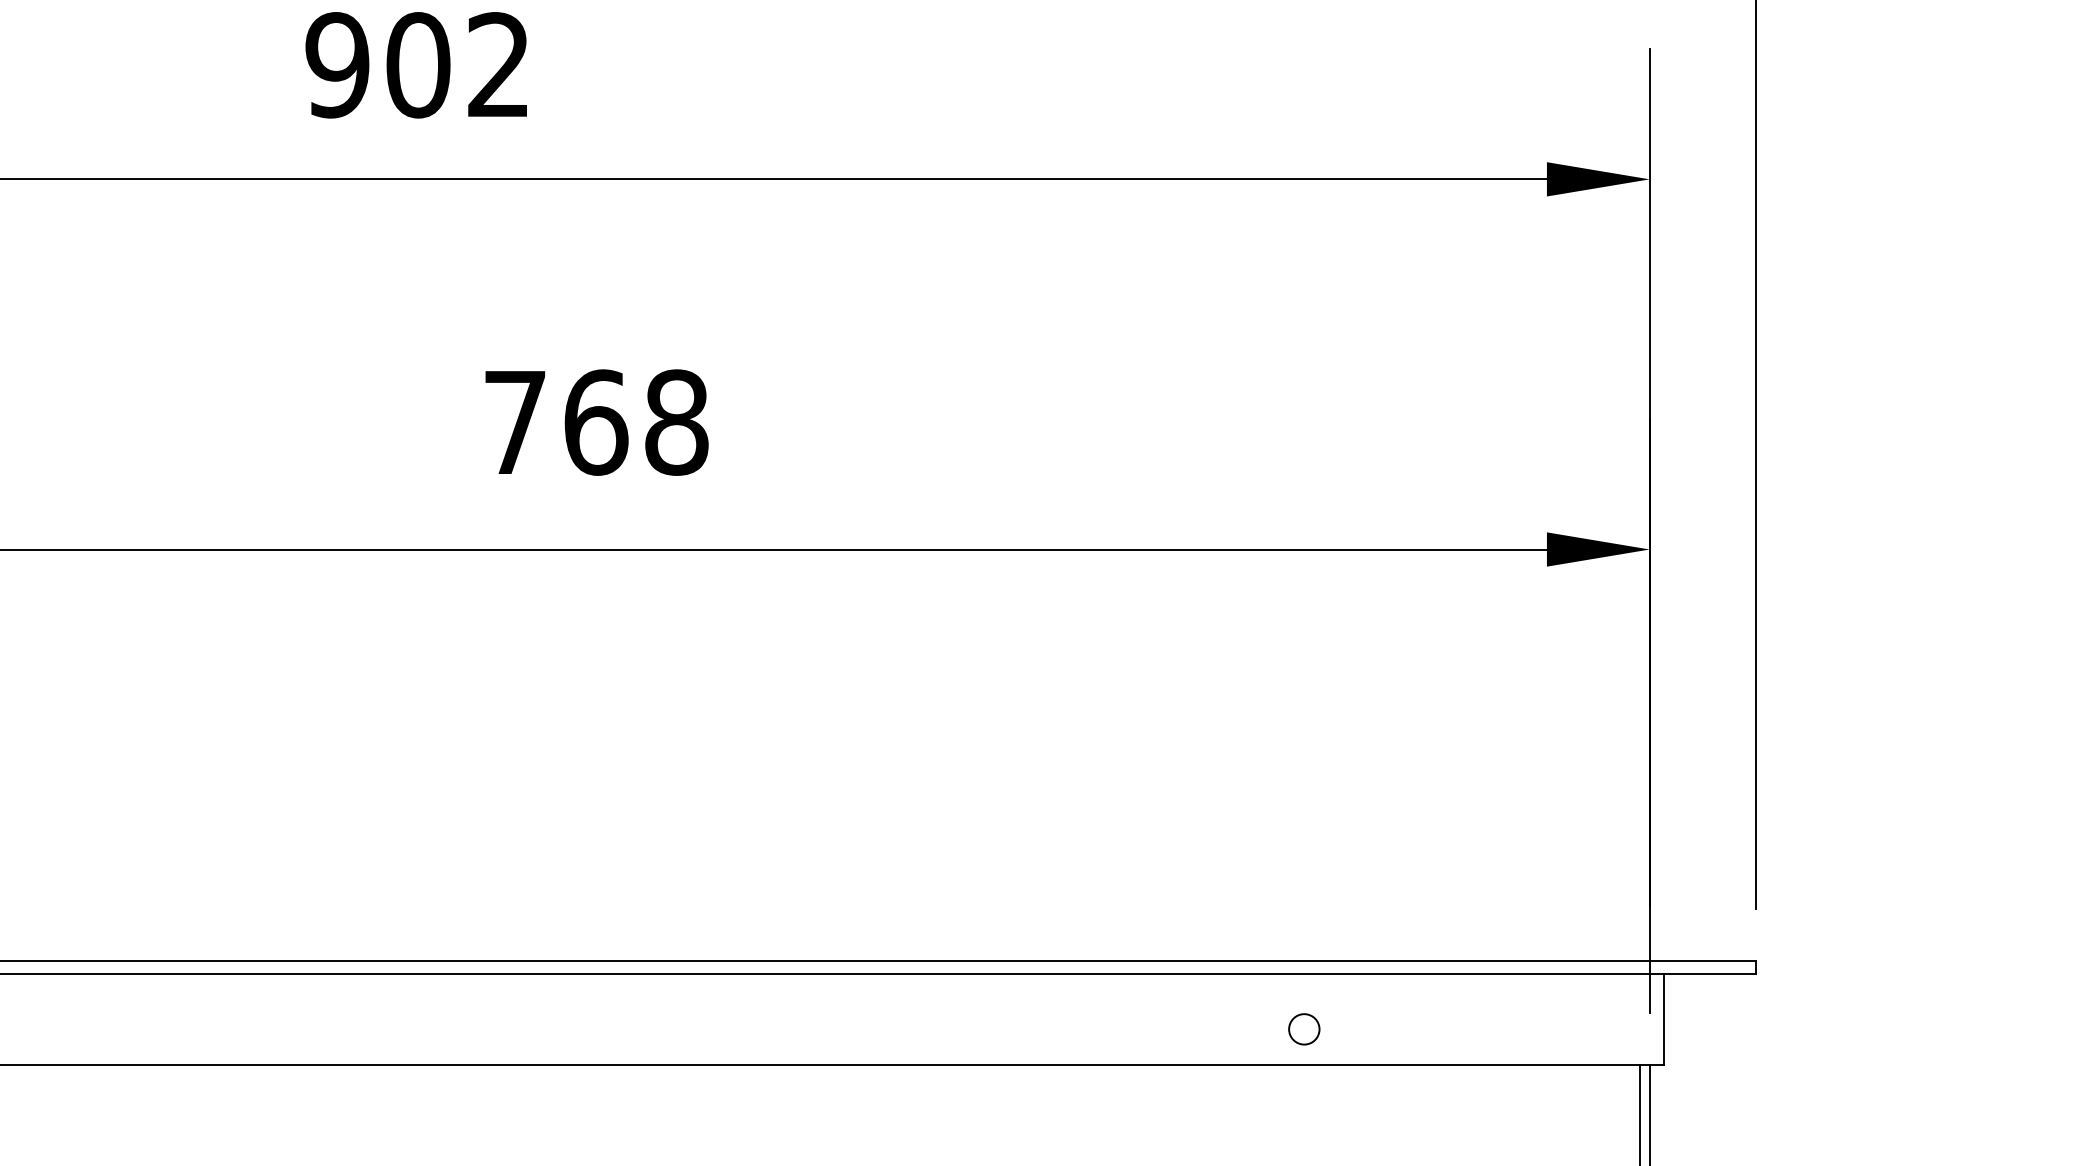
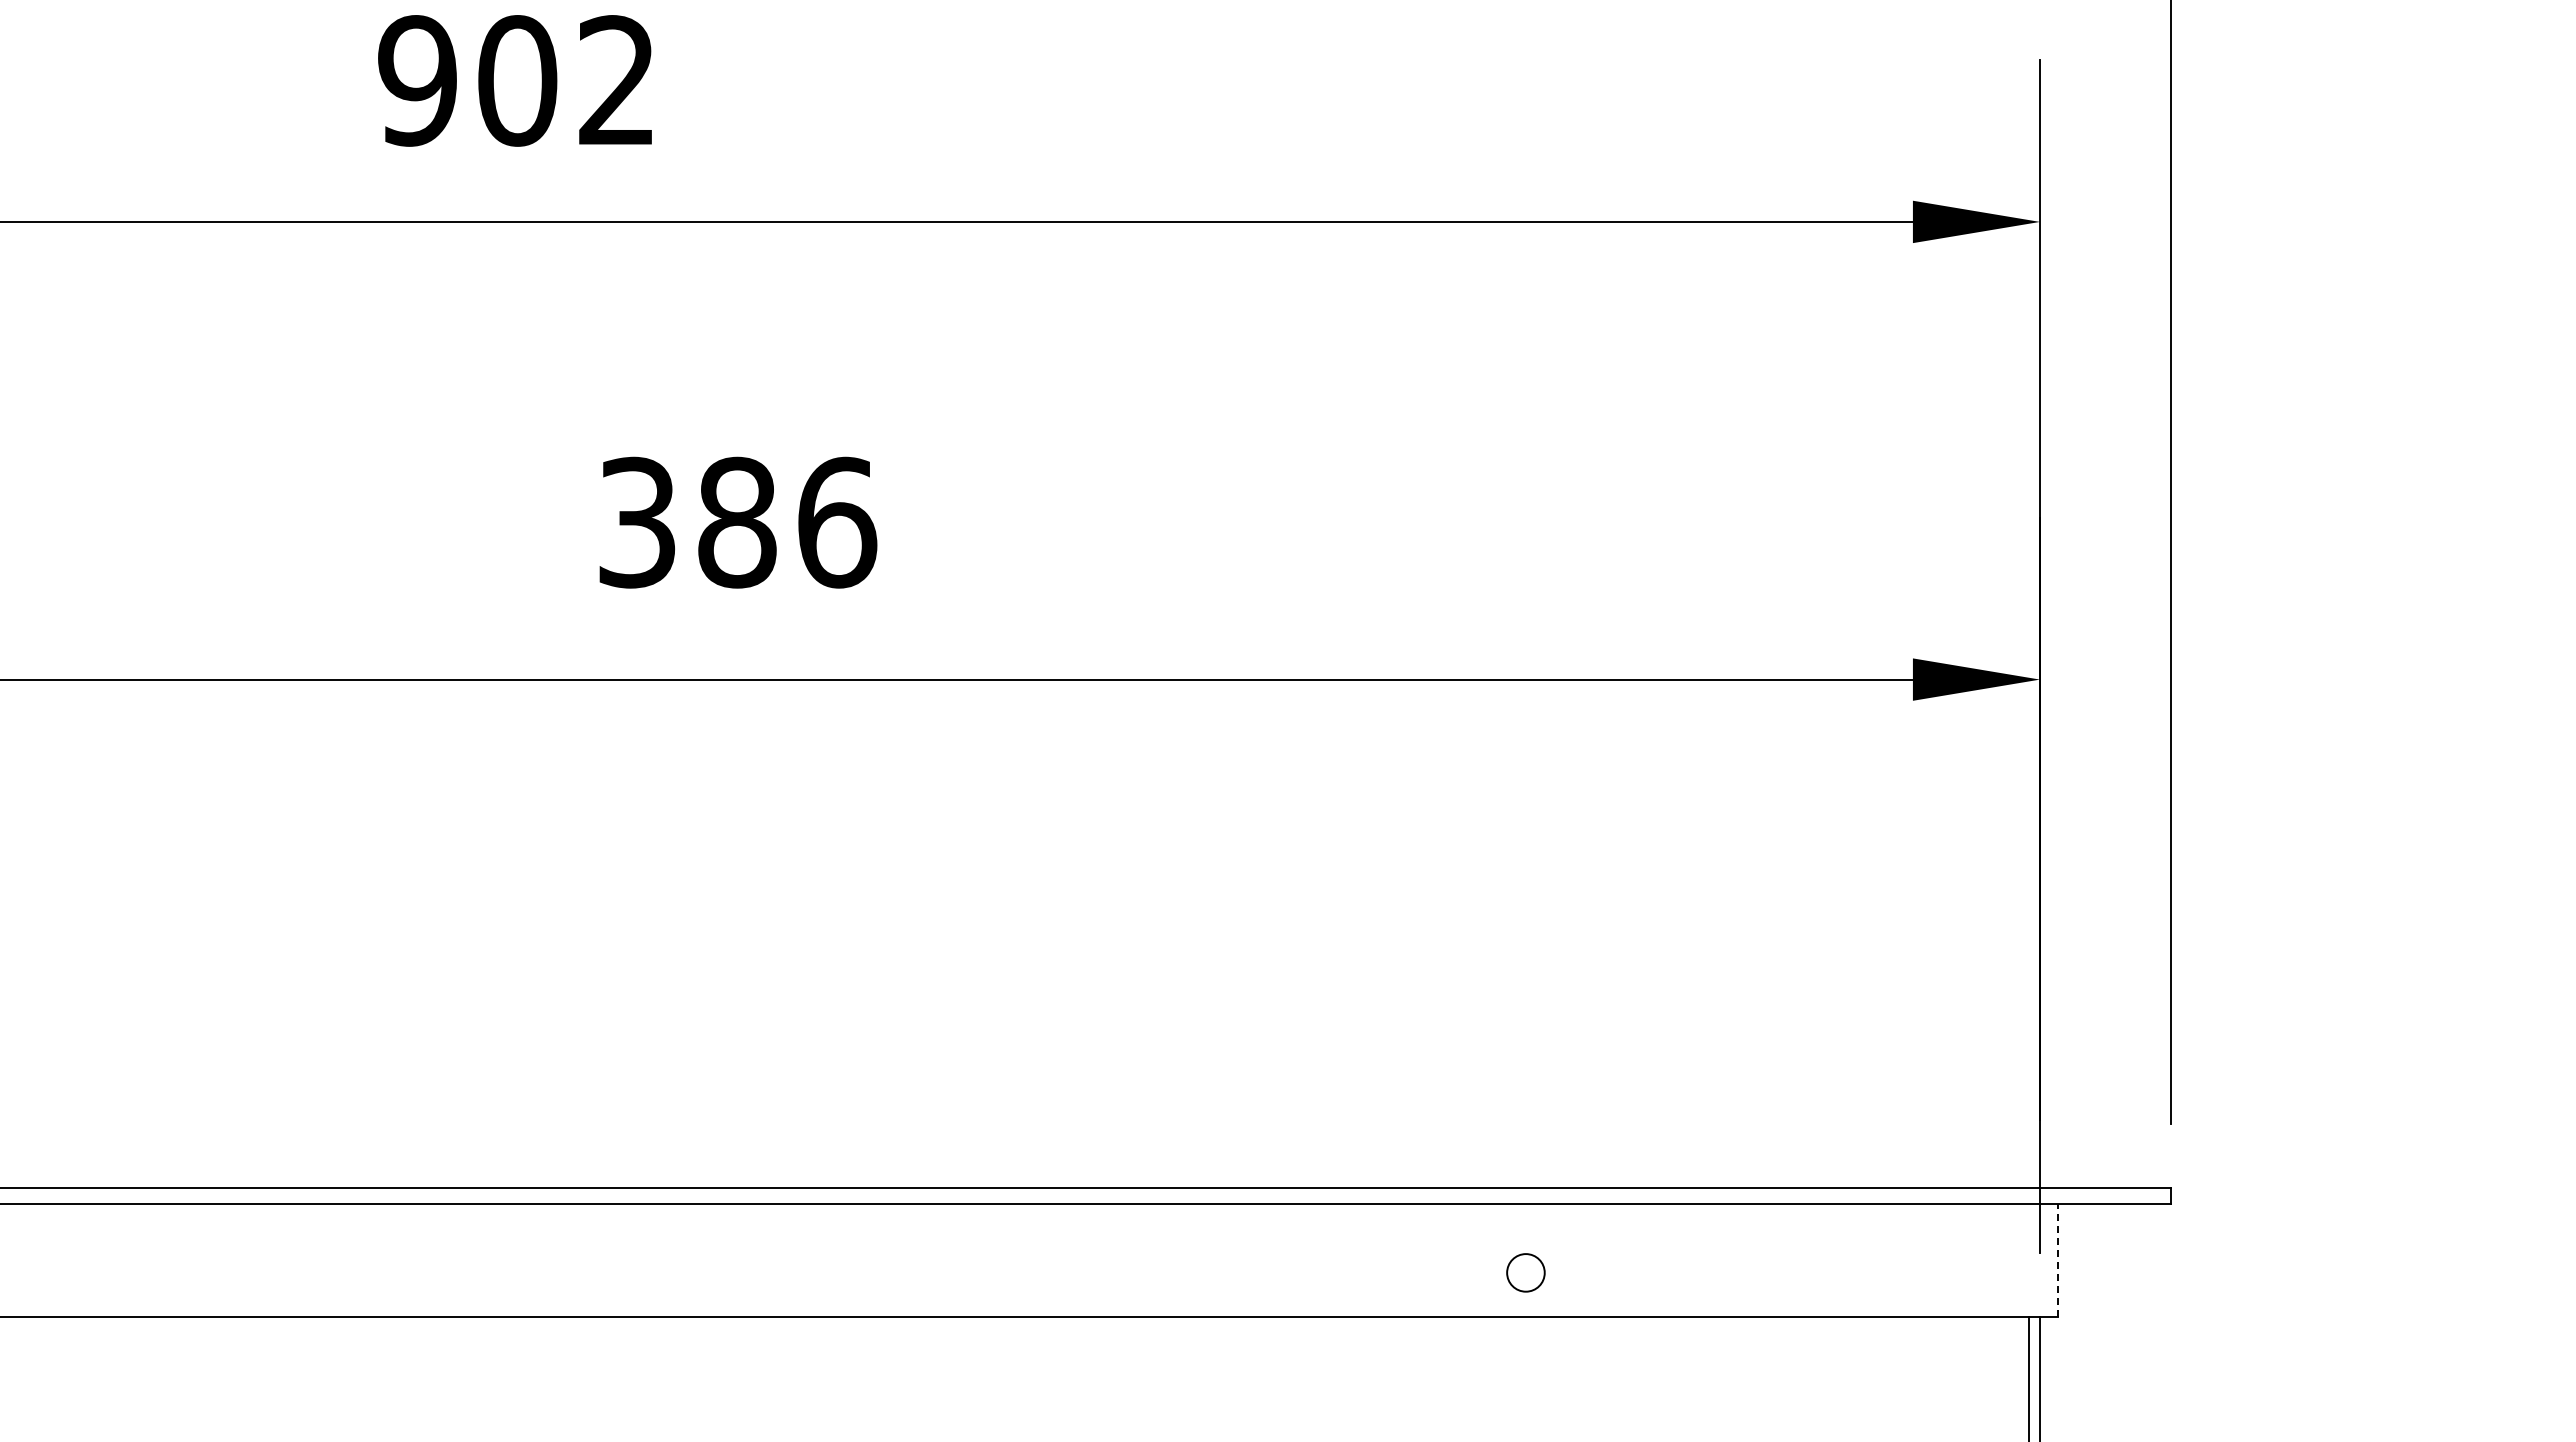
text: (597, 422) -> (738, 522), 768 -> 386
line: (1663, 1019) -> (2057, 1260), solid -> dashed
circle: (1303, 1029) -> (1525, 1272), moved

